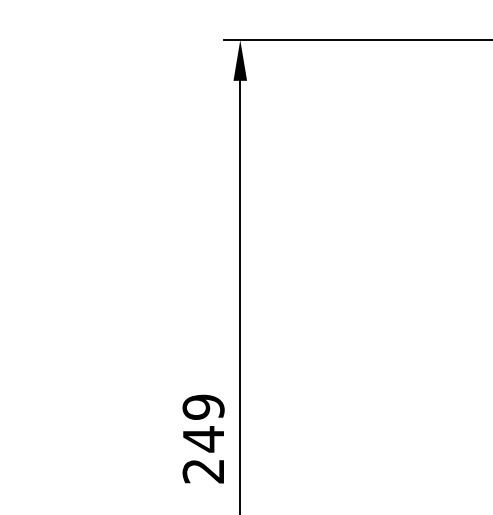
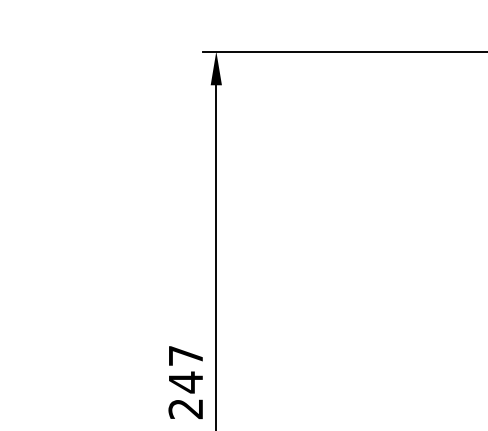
text: (203, 406) -> (185, 355), 249 -> 247

